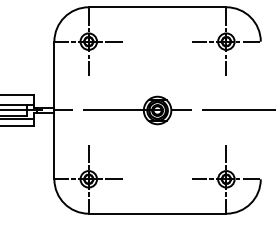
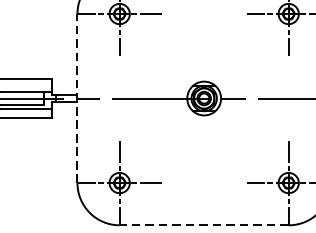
line: (54, 110) -> (77, 98), solid -> dashed
line: (157, 213) -> (204, 225), solid -> dashed

